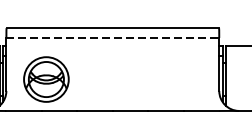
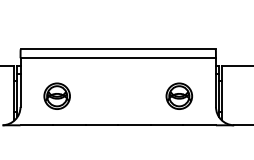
line: (113, 38) -> (118, 58), dashed -> solid
part: (45, 78) -> (56, 95), size x0.62
part: (179, 78) -> (179, 95), added

